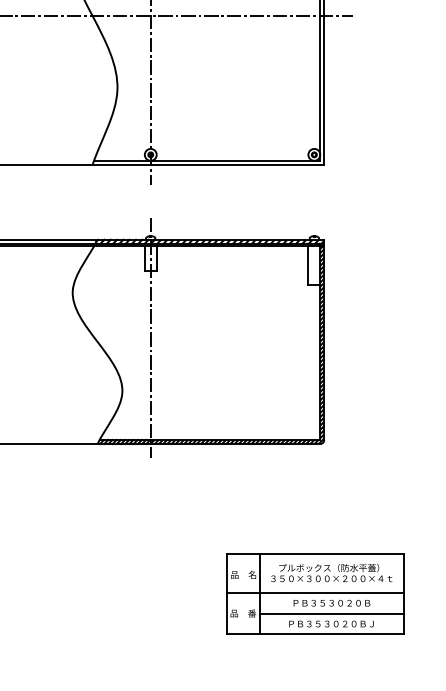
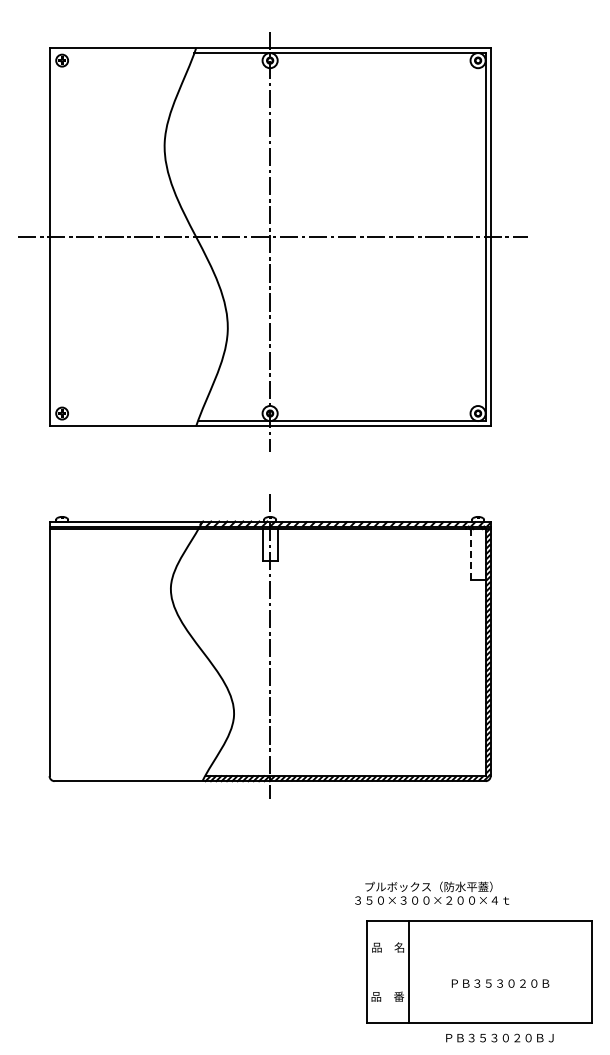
line: (308, 264) -> (470, 553), solid -> dashed
text: (331, 572) -> (432, 892), moved
line: (314, 592) -> (478, 970), removed
line: (331, 613) -> (499, 996), removed
text: (331, 623) -> (499, 1037), moved

